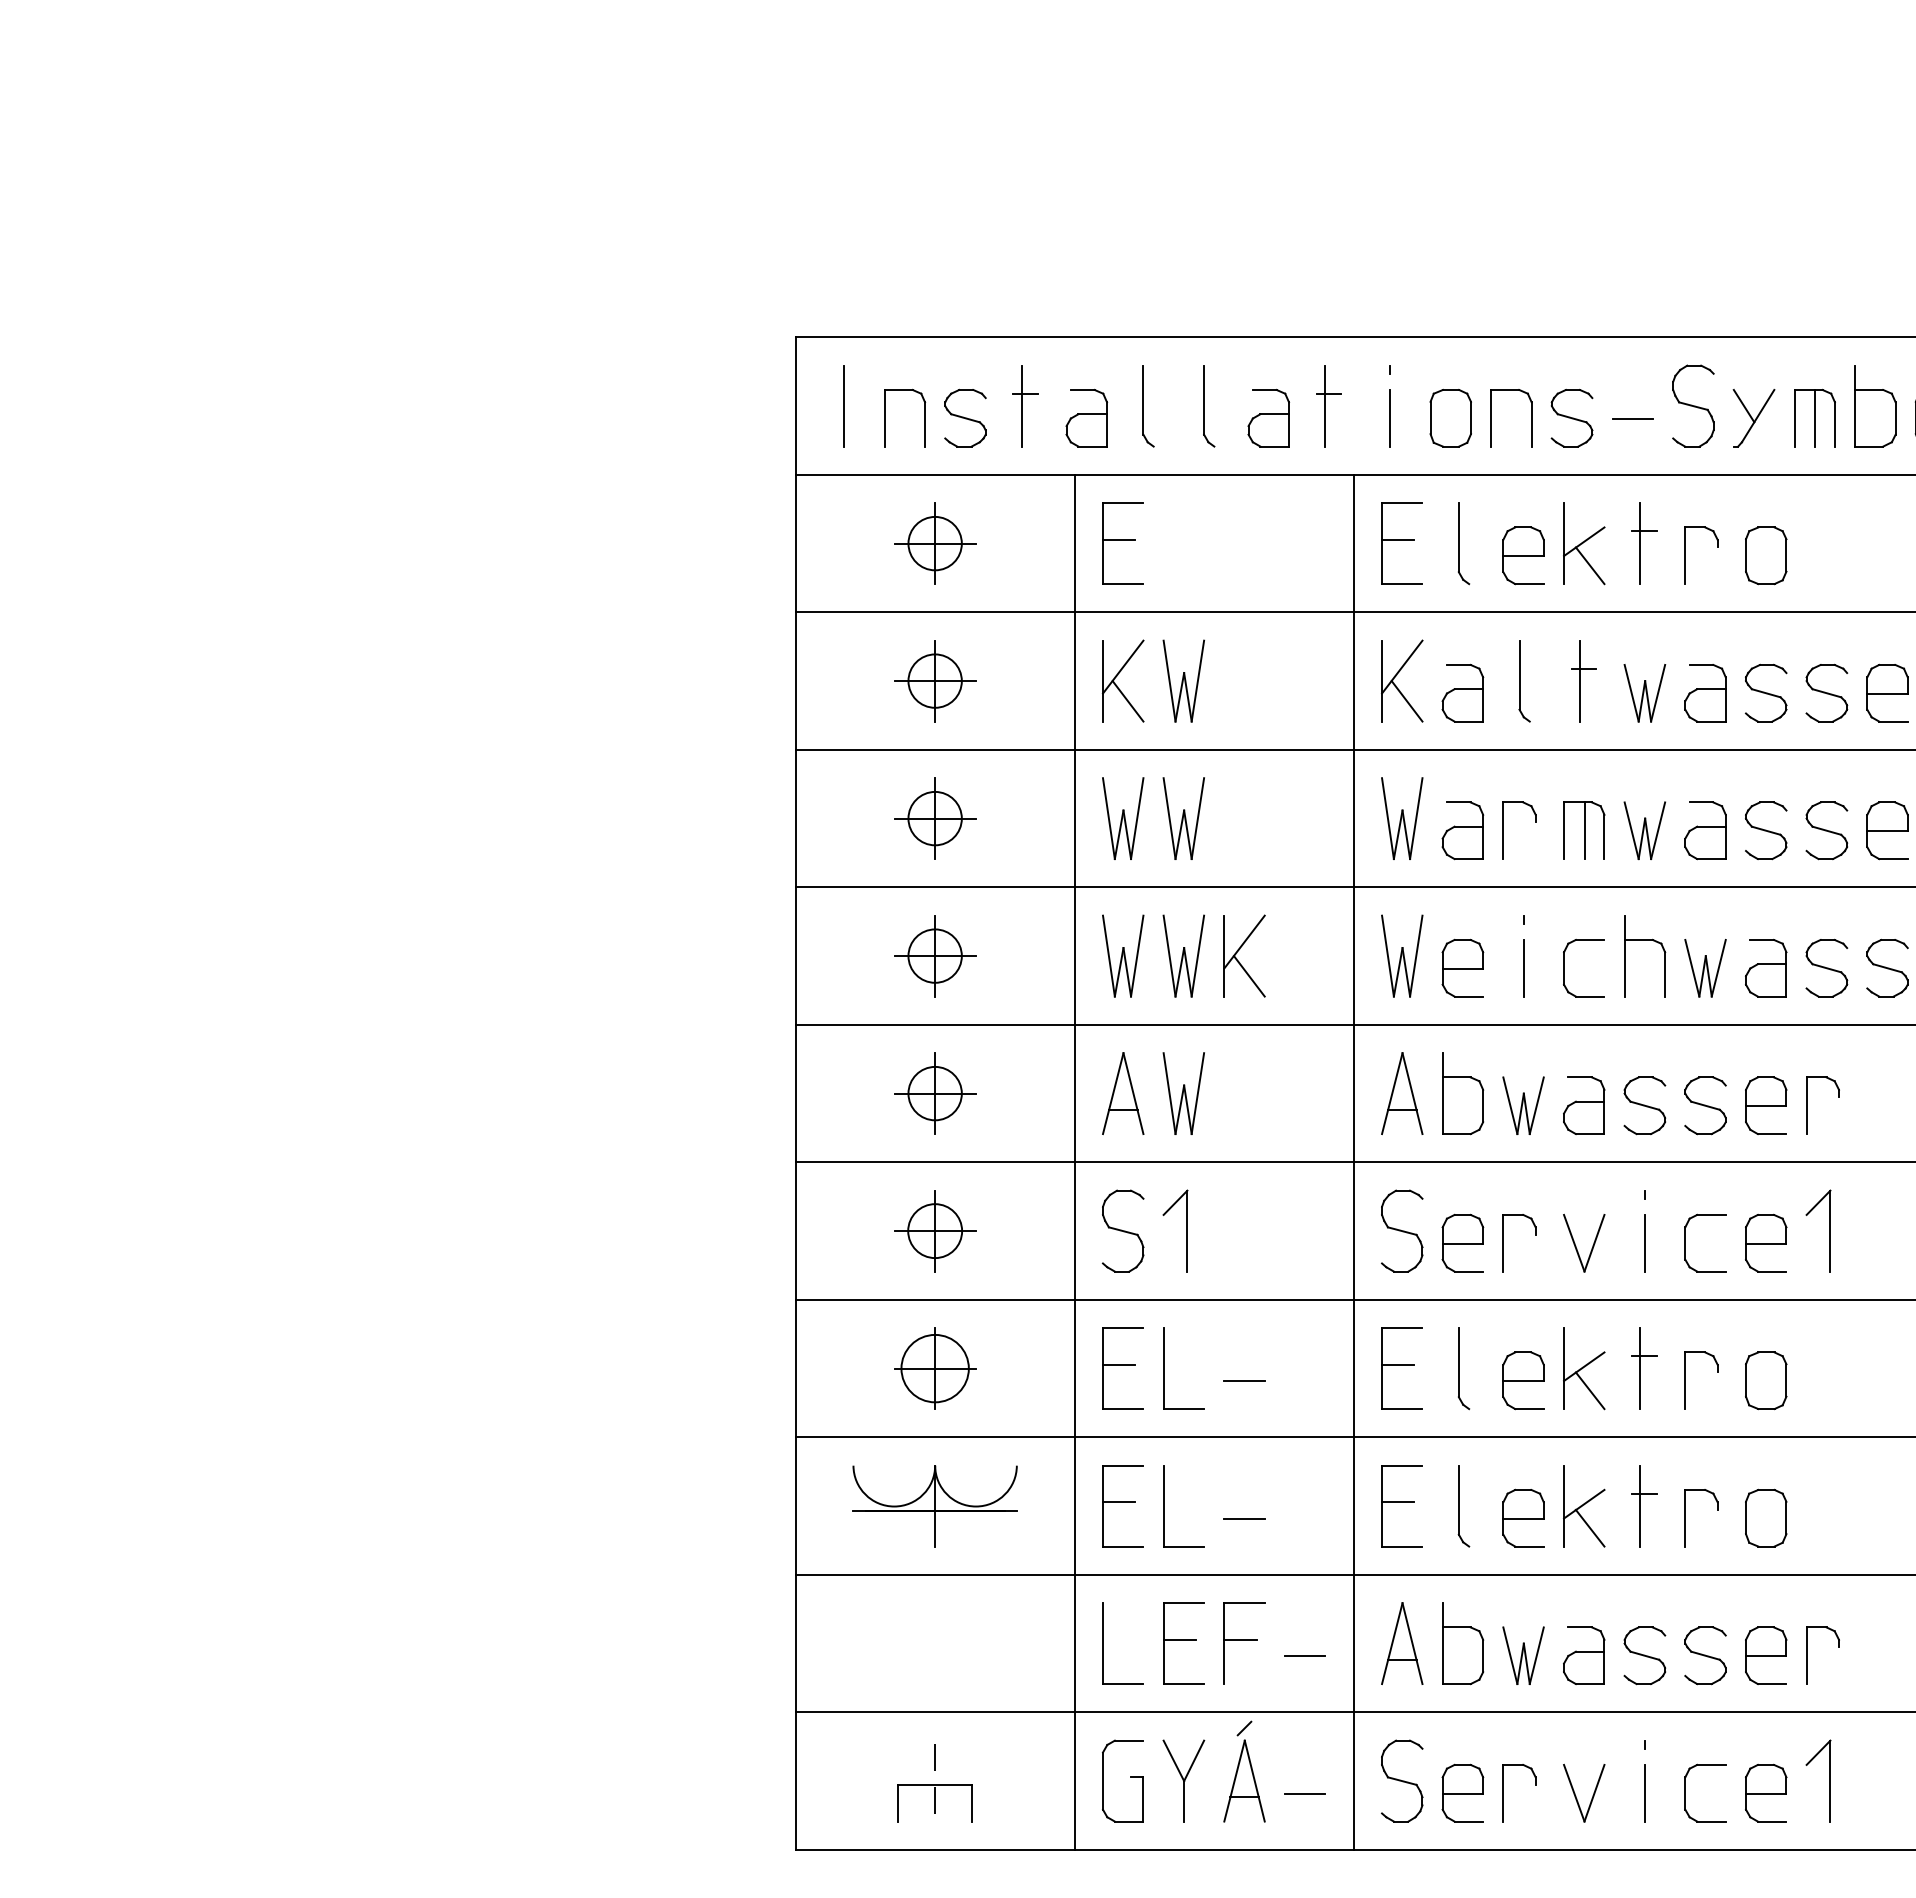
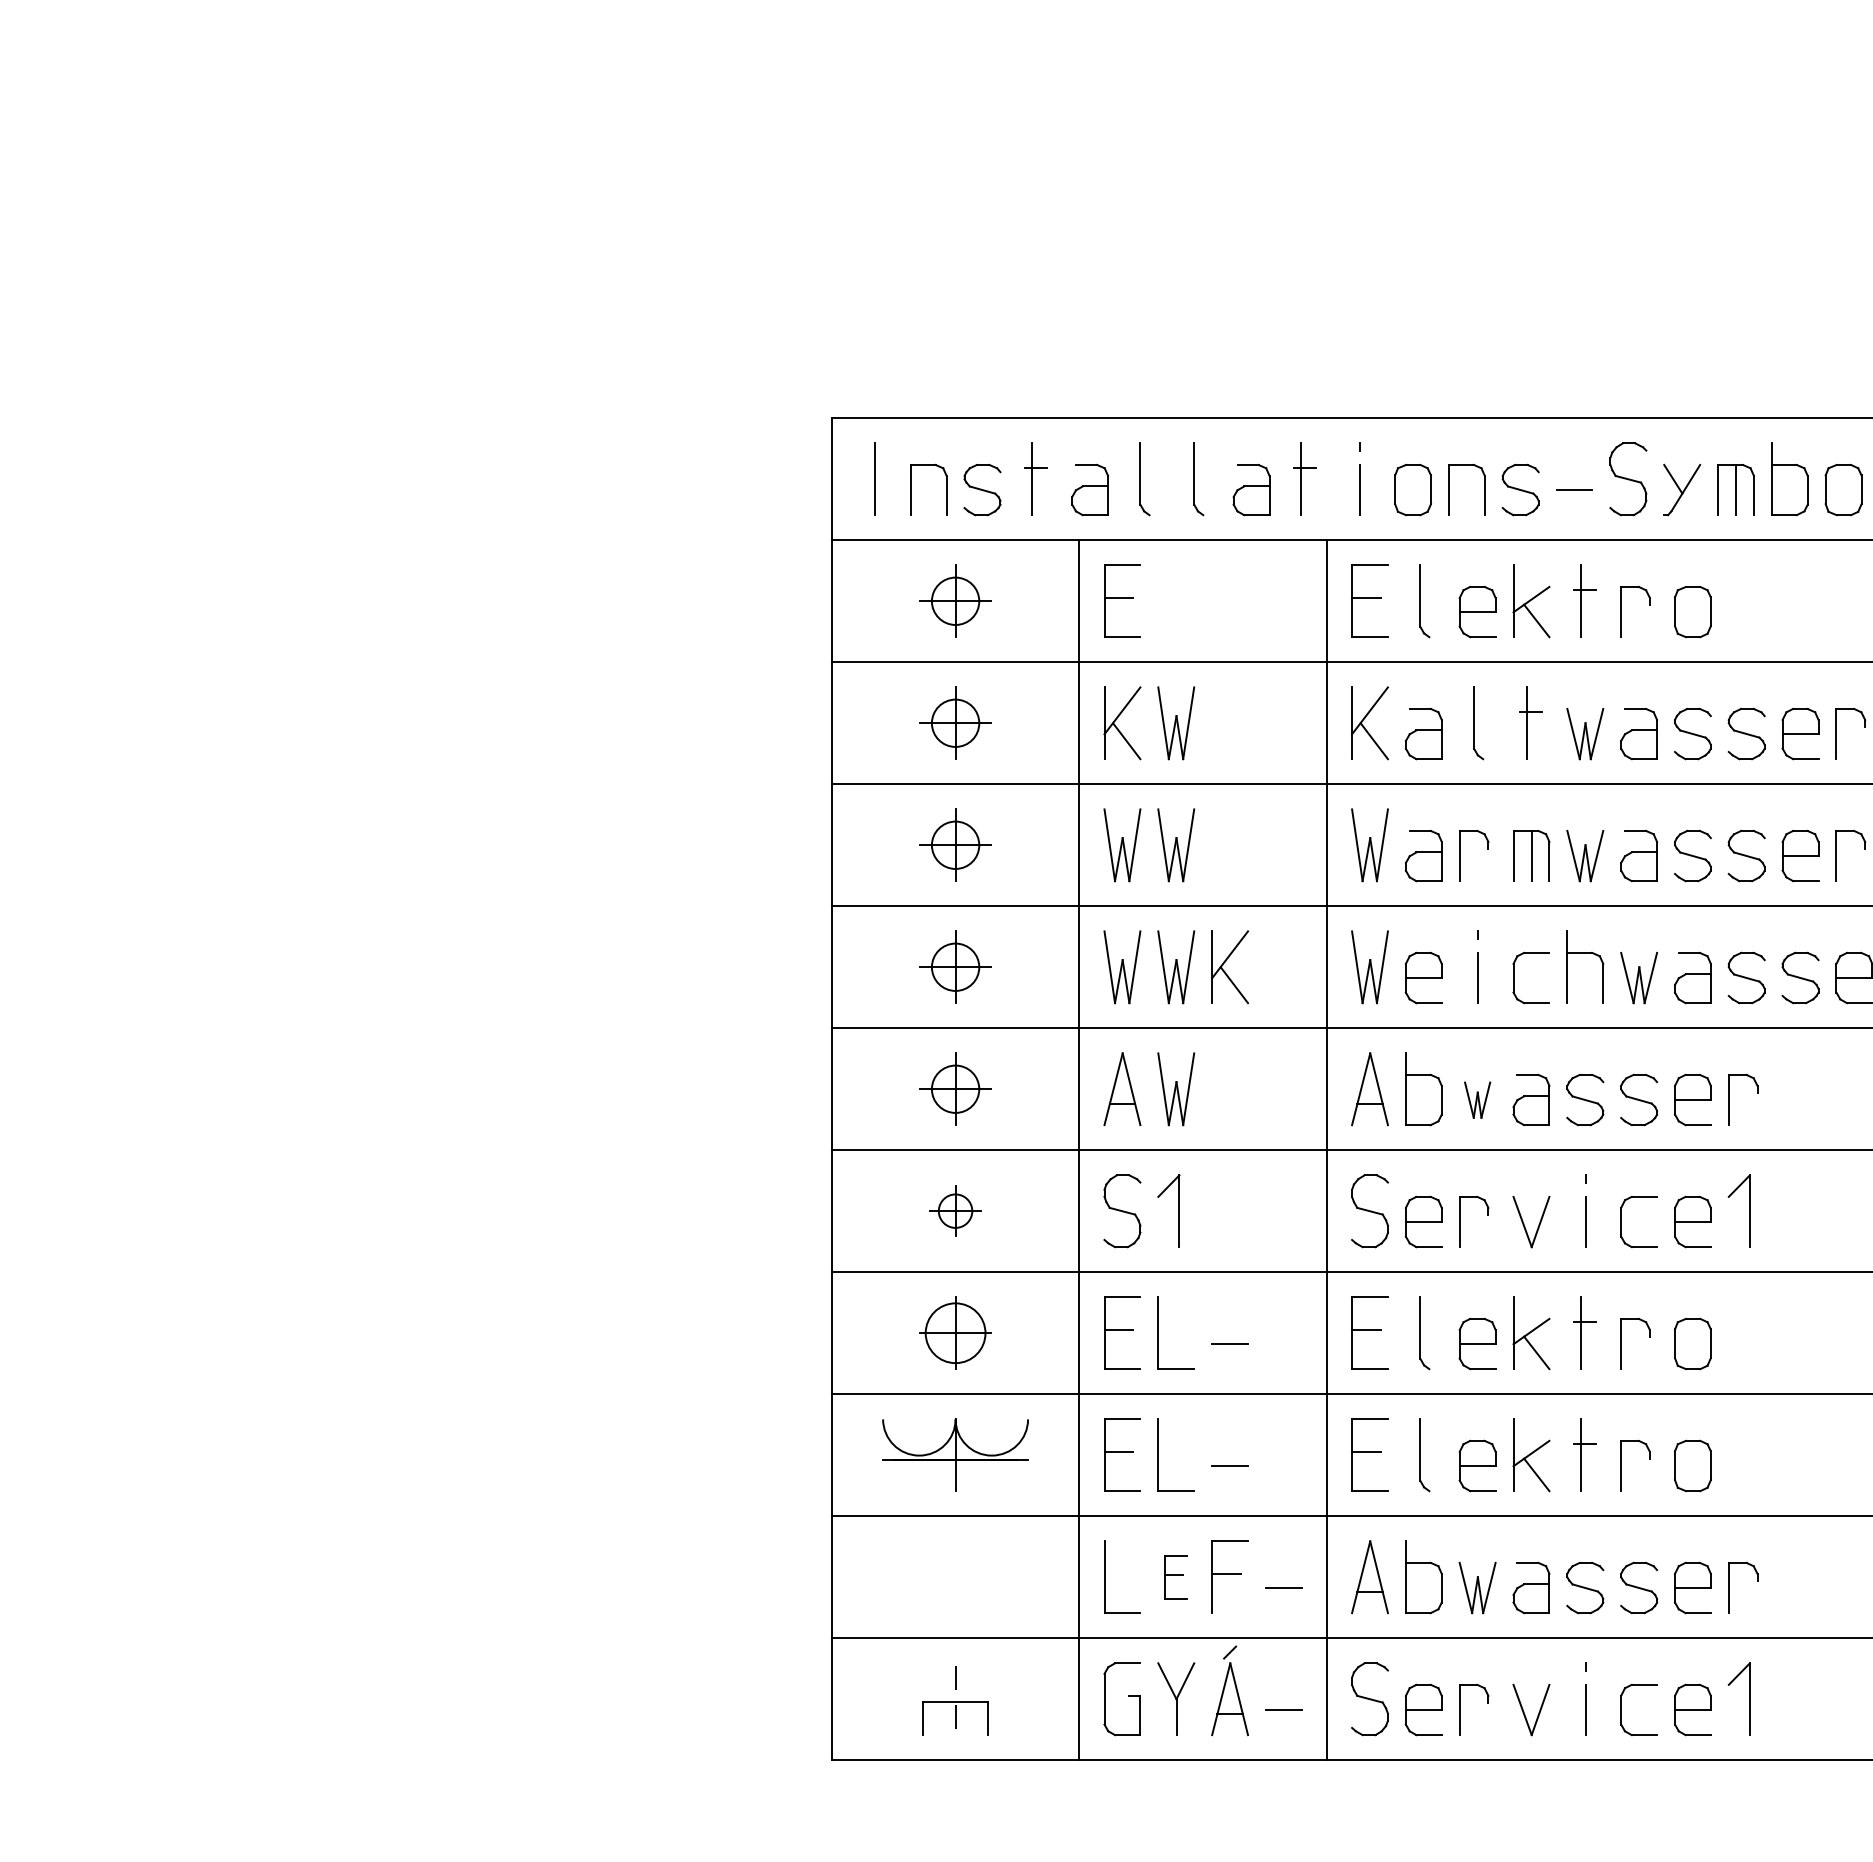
part: (1523, 1106) -> (1477, 1100), size x0.7
part: (935, 1230) -> (955, 1210), size x0.7
part: (1183, 1642) -> (1175, 1576), size x0.6

